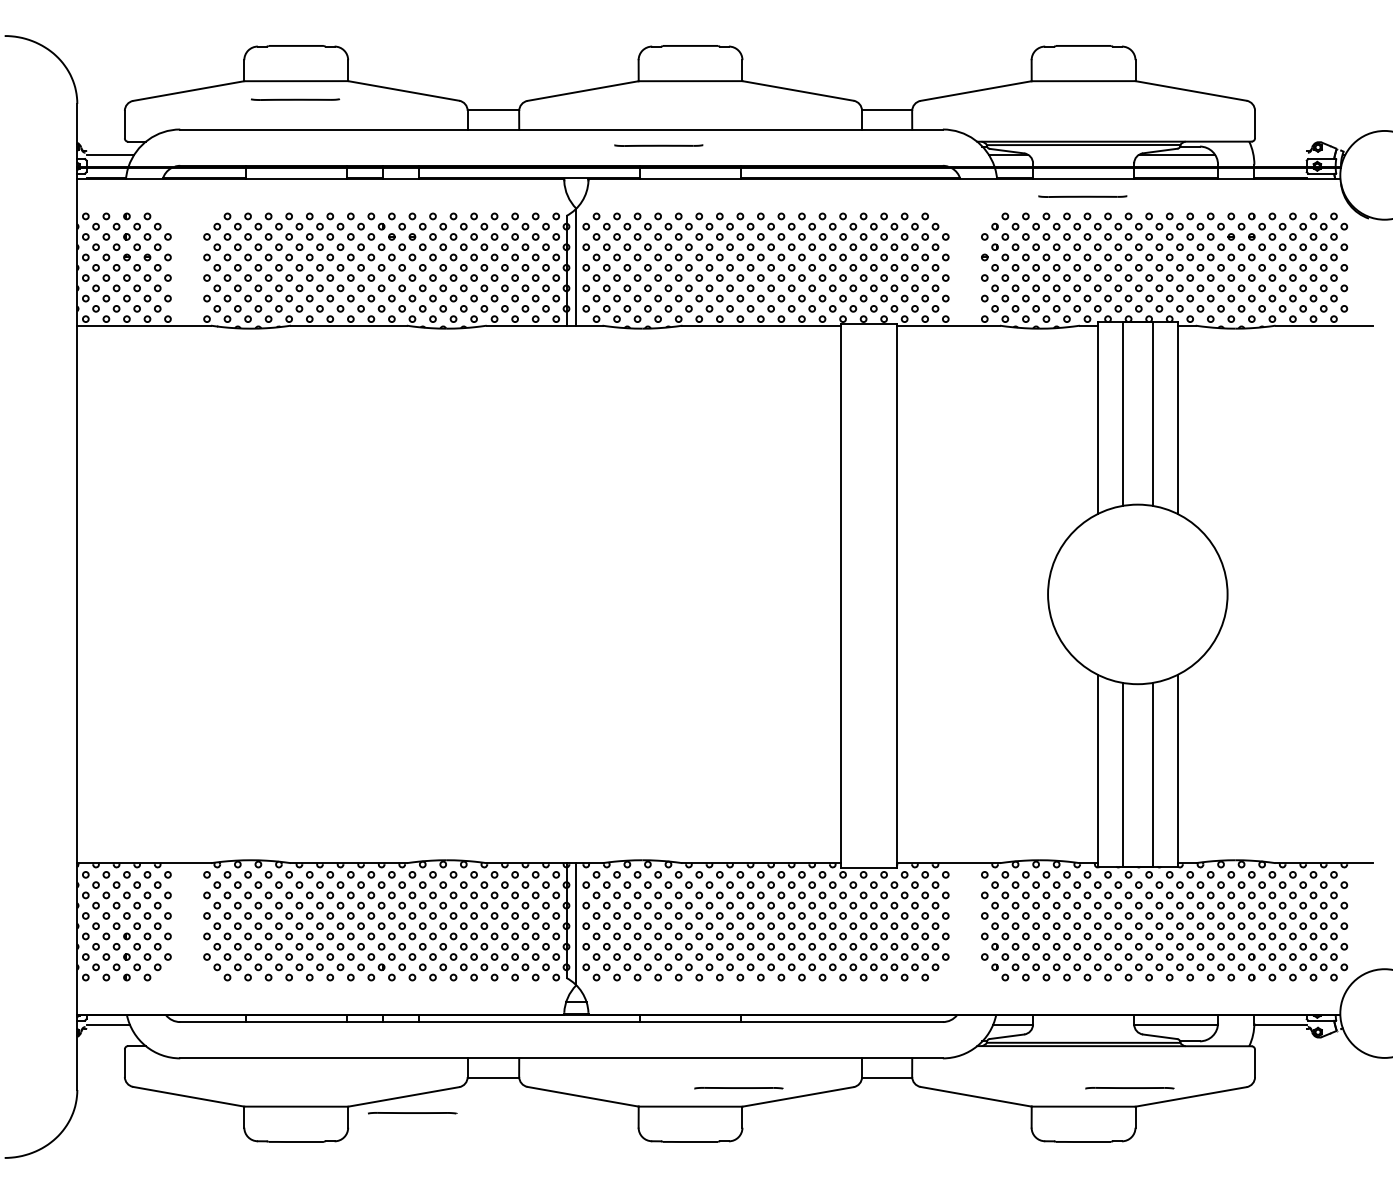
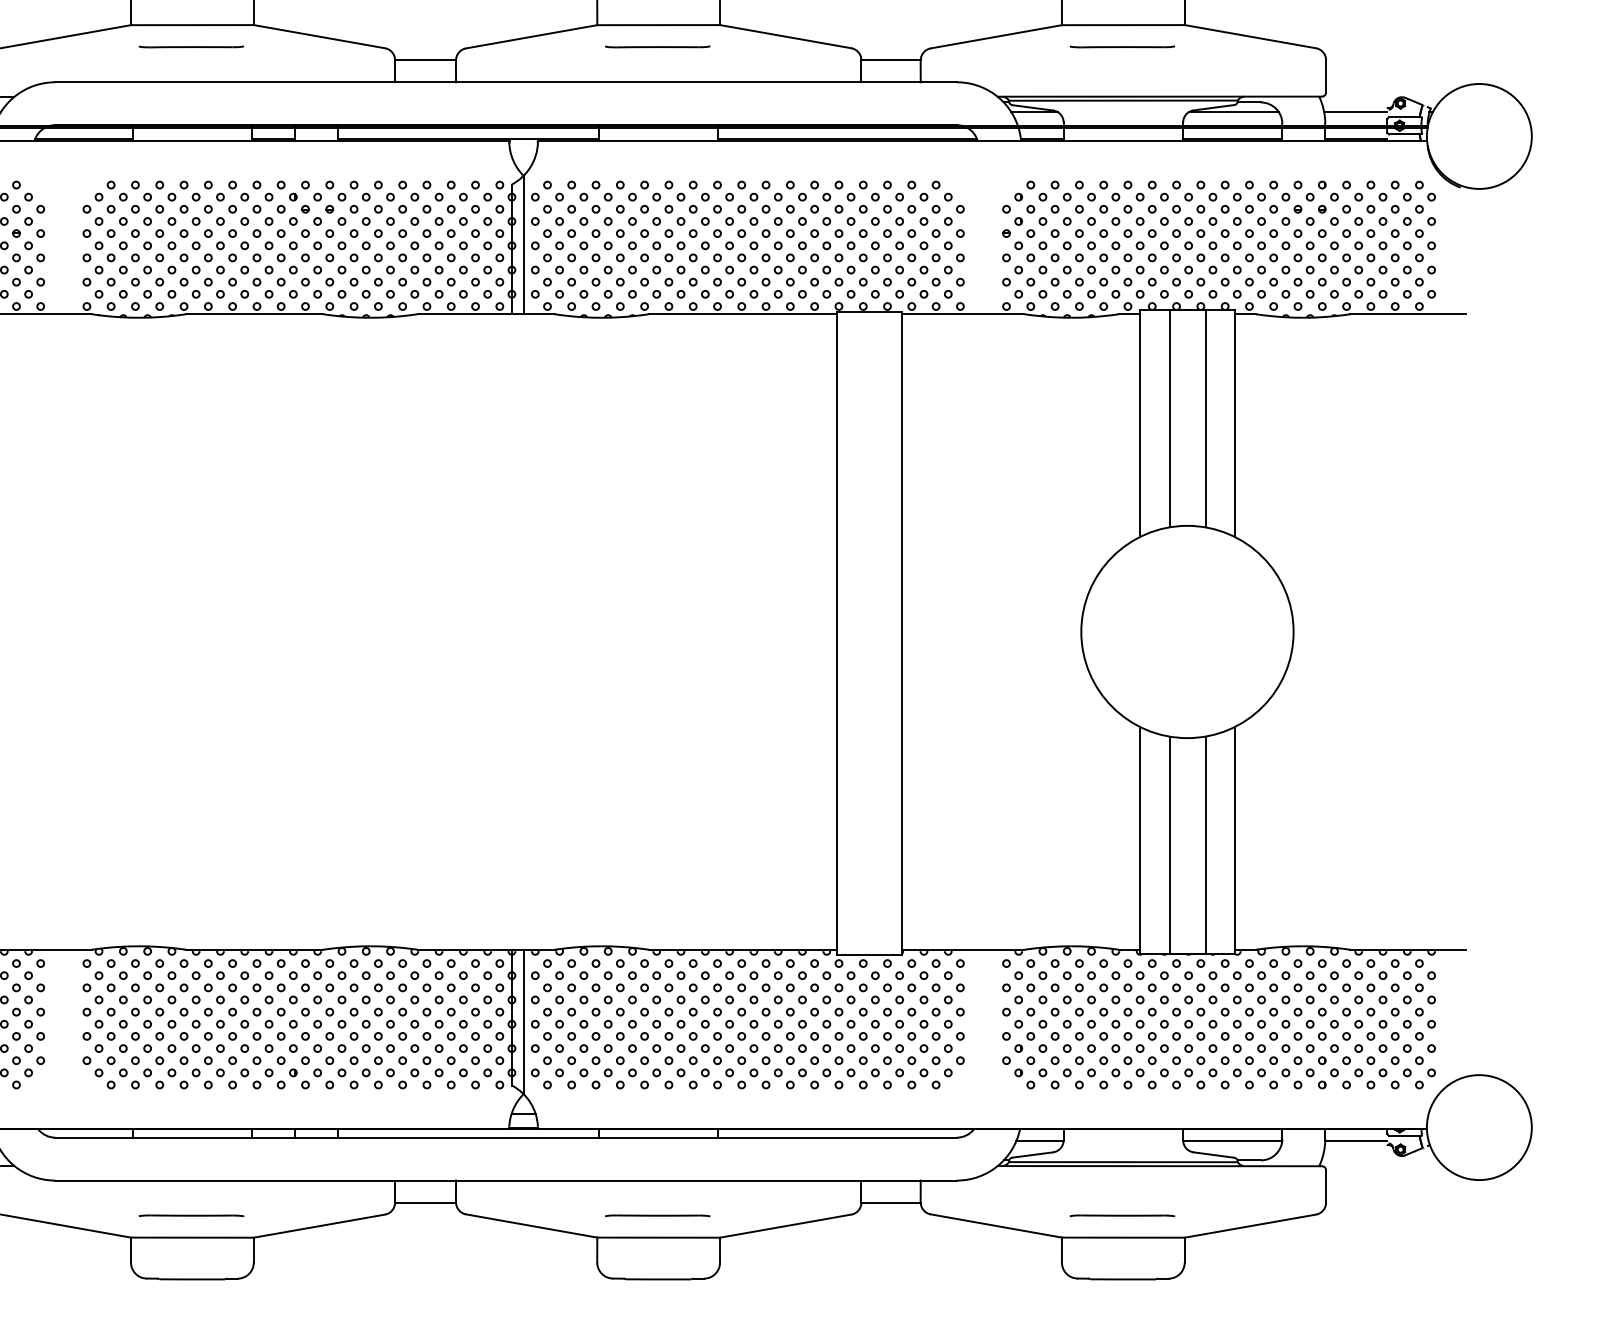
line: (658, 145) -> (657, 46), moved
line: (1279, 154) -> (1354, 111), added
line: (1082, 196) -> (1122, 46), moved
line: (738, 1088) -> (657, 1216), moved
line: (1129, 1088) -> (1122, 1216), moved
line: (412, 1113) -> (191, 1216), moved

